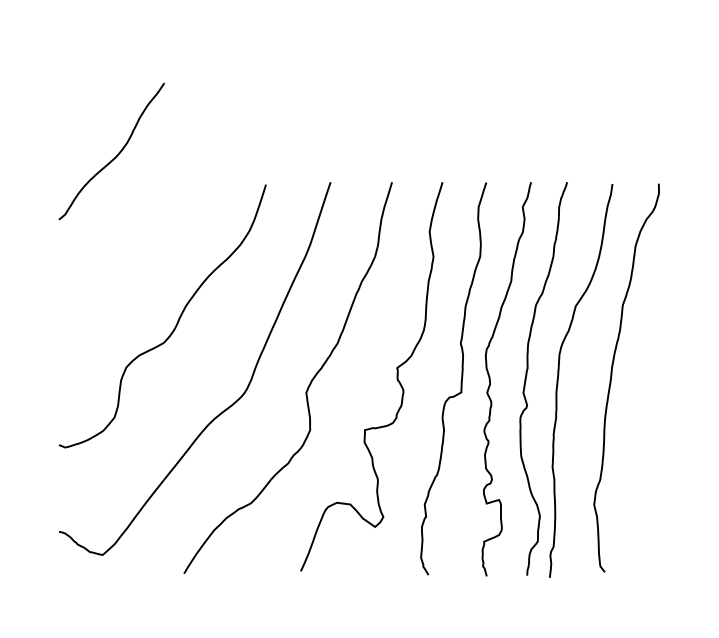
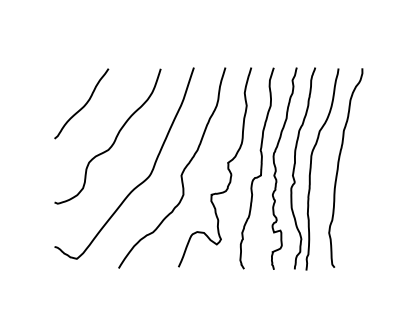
curve: (115, 154) -> (83, 105), moved

